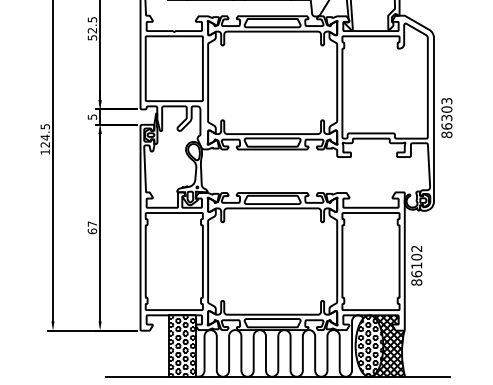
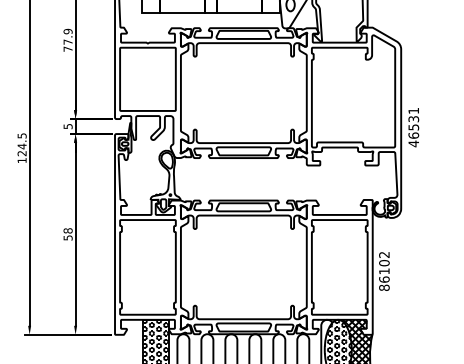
text: (92, 28) -> (68, 40), 52.5 -> 77.9
text: (446, 118) -> (413, 127), 86303 -> 46531
text: (92, 227) -> (68, 234), 67 -> 58

